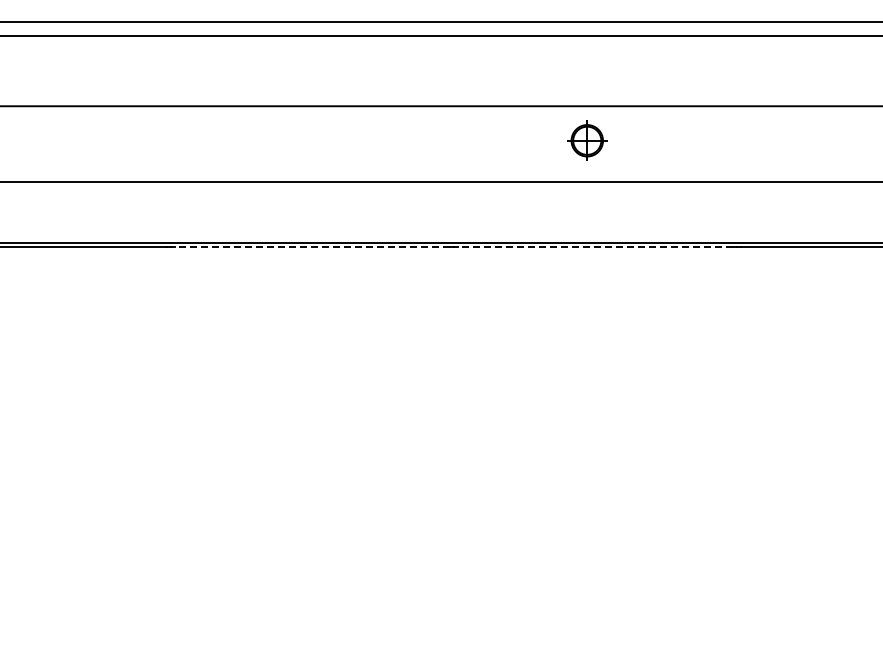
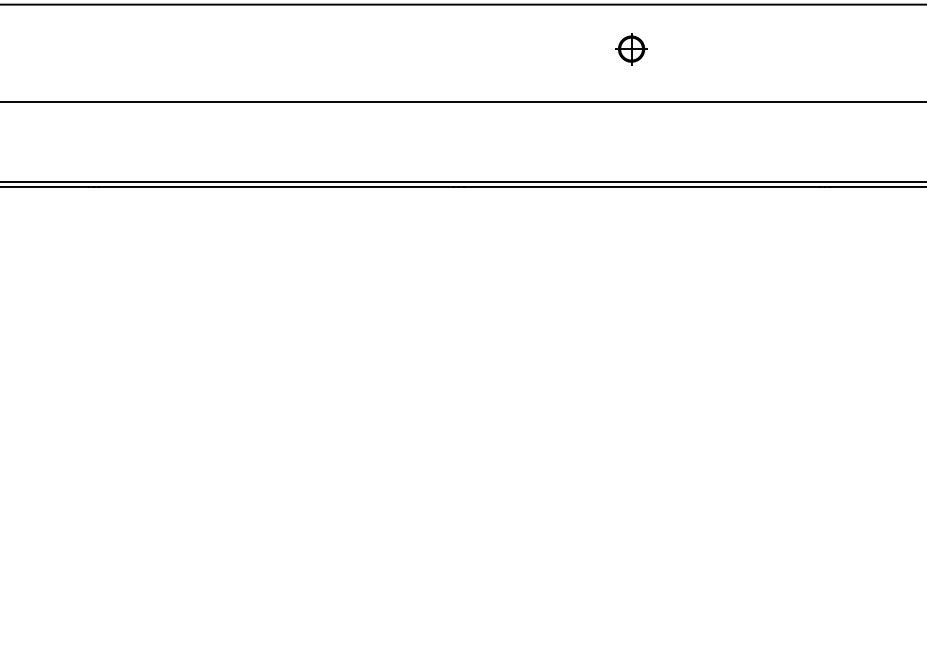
part: (586, 140) -> (630, 48), size x0.62
line: (312, 247) -> (276, 187), dashed -> solid
line: (595, 247) -> (642, 187), dashed -> solid

